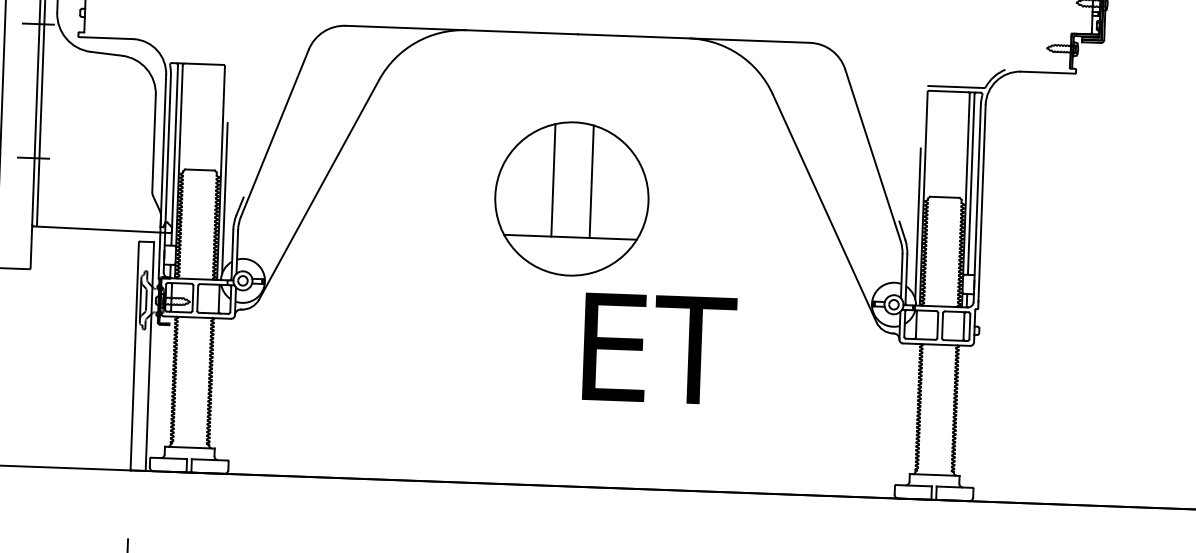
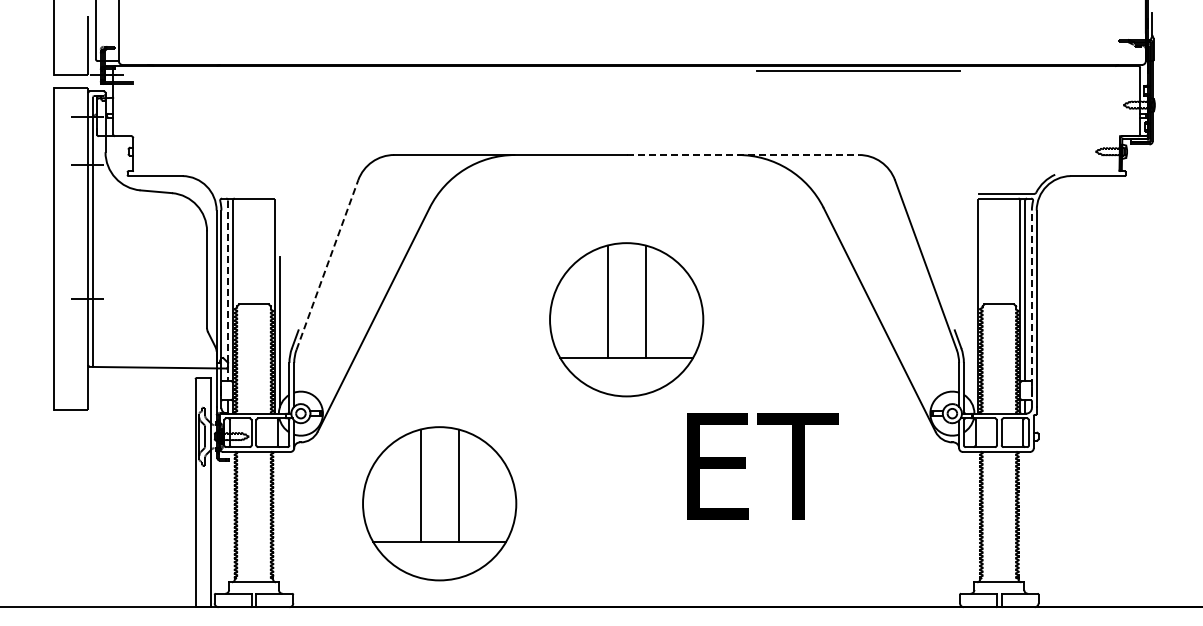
line: (694, 39) -> (743, 155), solid -> dashed
line: (274, 132) -> (327, 264), solid -> dashed
line: (175, 155) -> (228, 290), solid -> dashed
line: (976, 203) -> (1031, 309), solid -> dashed
line: (918, 223) -> (973, 331), removed
text: (659, 349) -> (762, 466), moved
part: (378, 375) -> (439, 503), added

